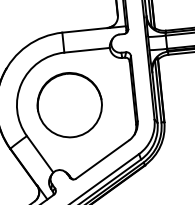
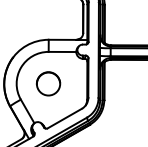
part: (69, 104) -> (48, 83), size x0.6

